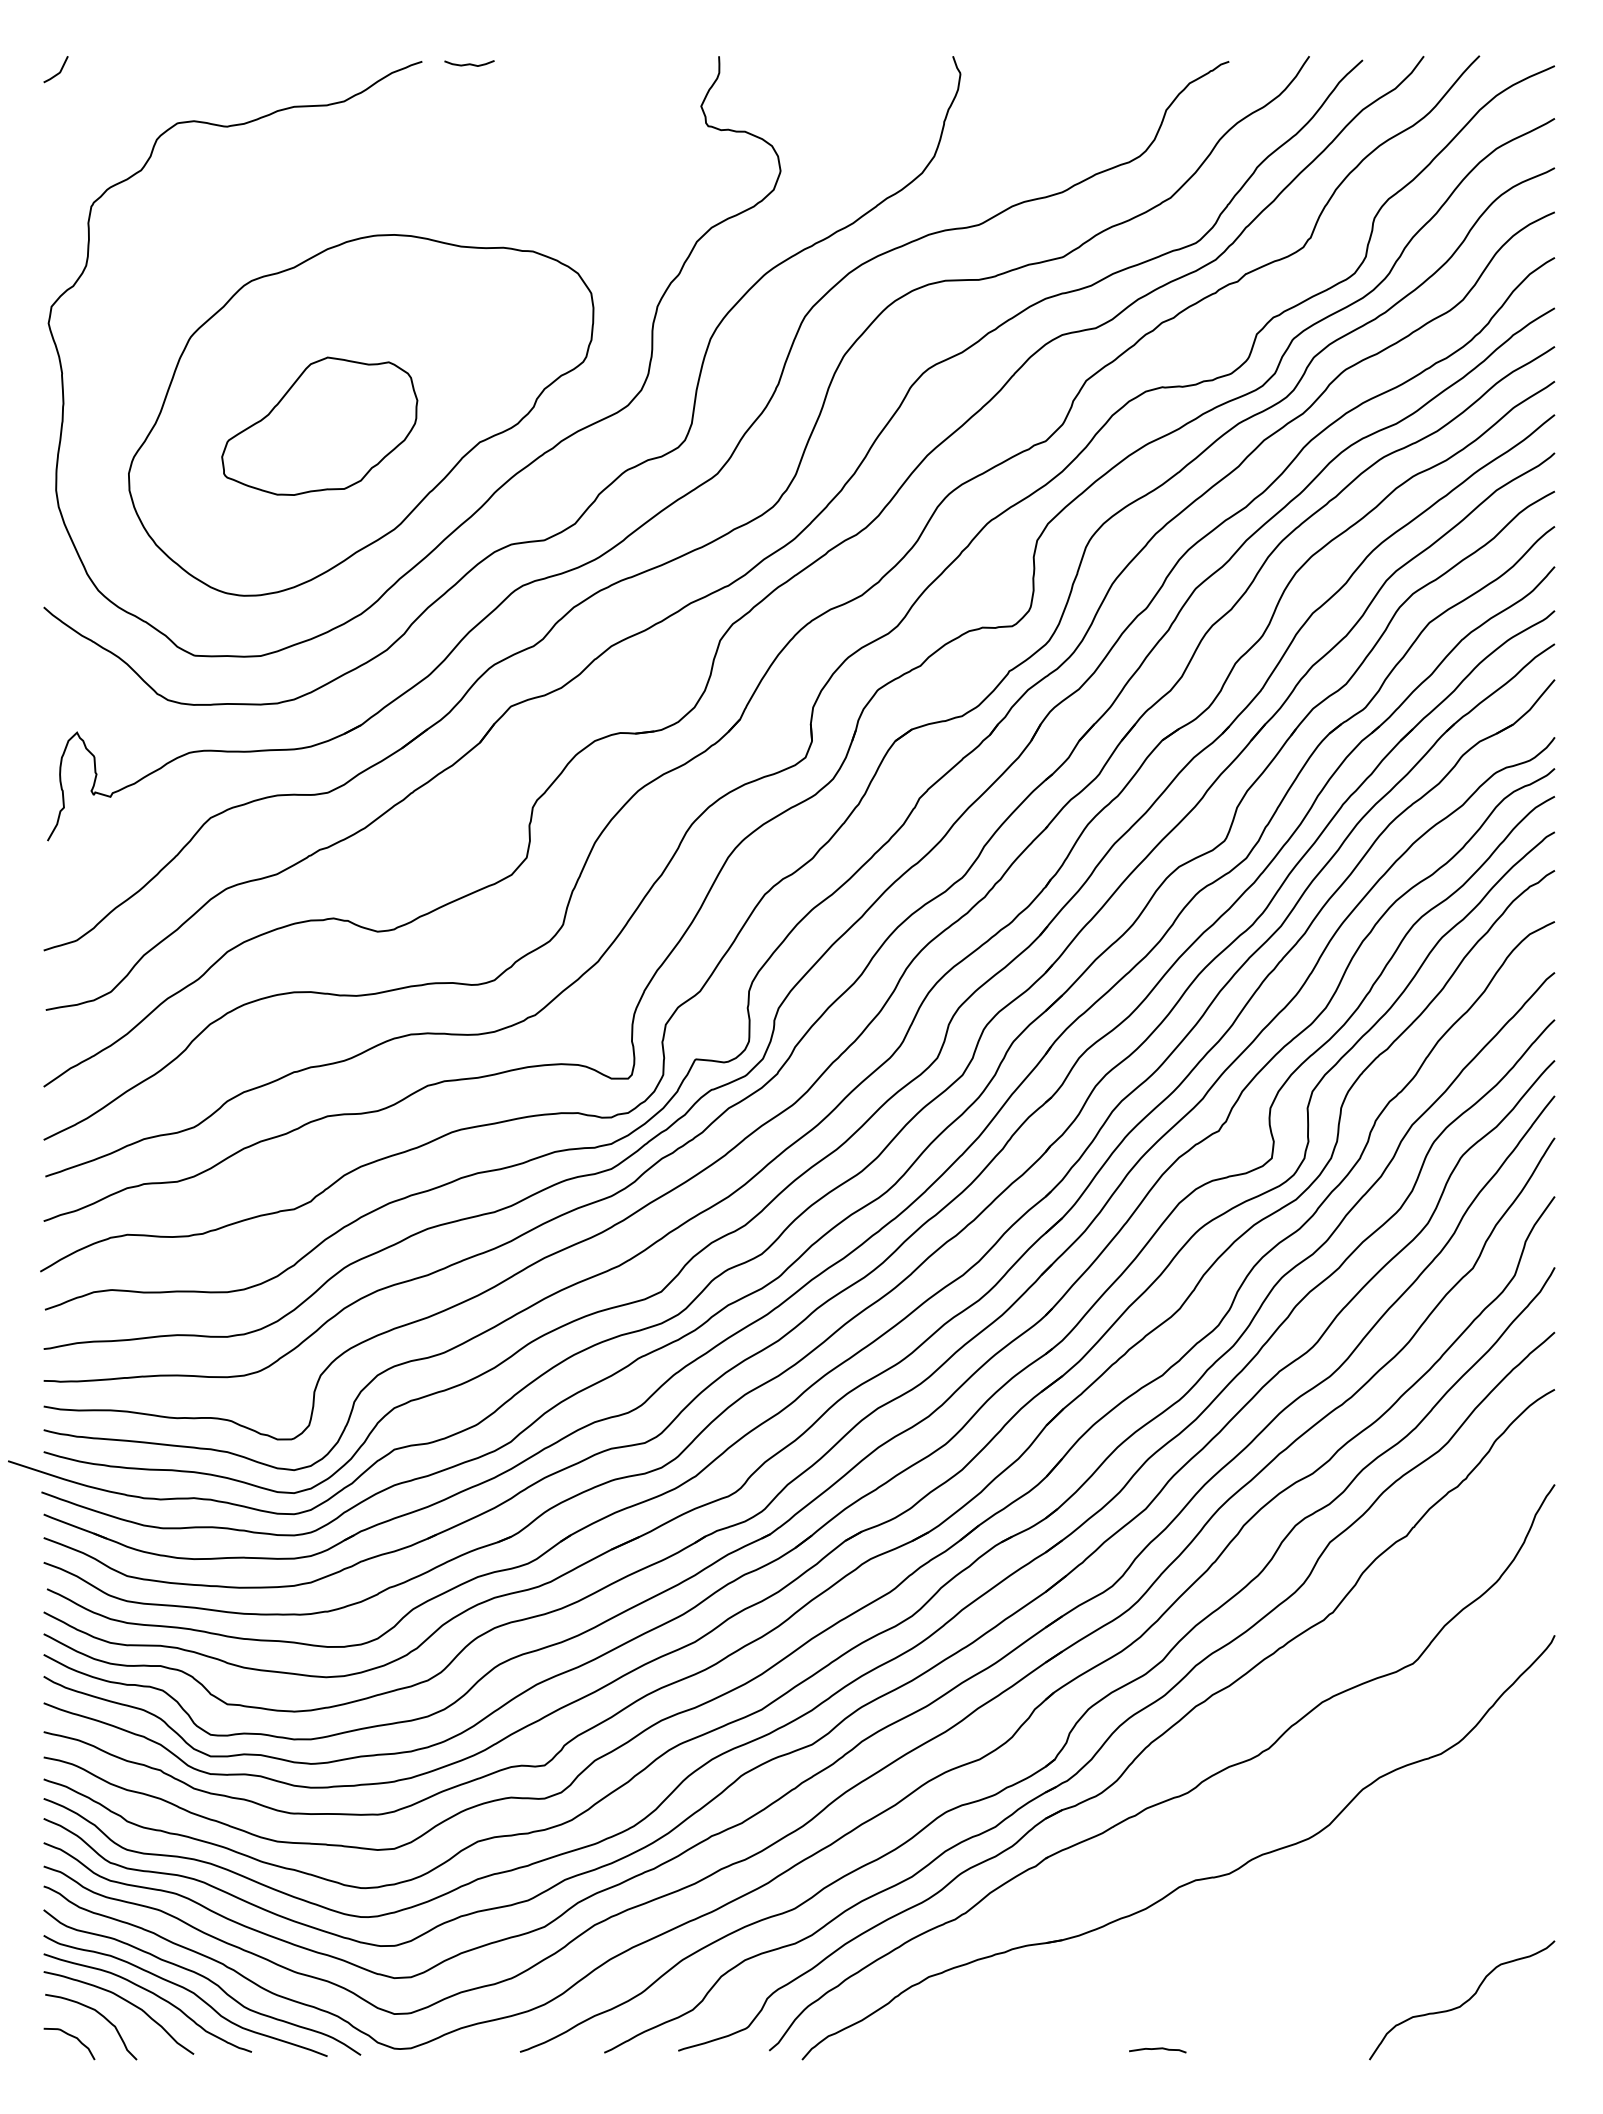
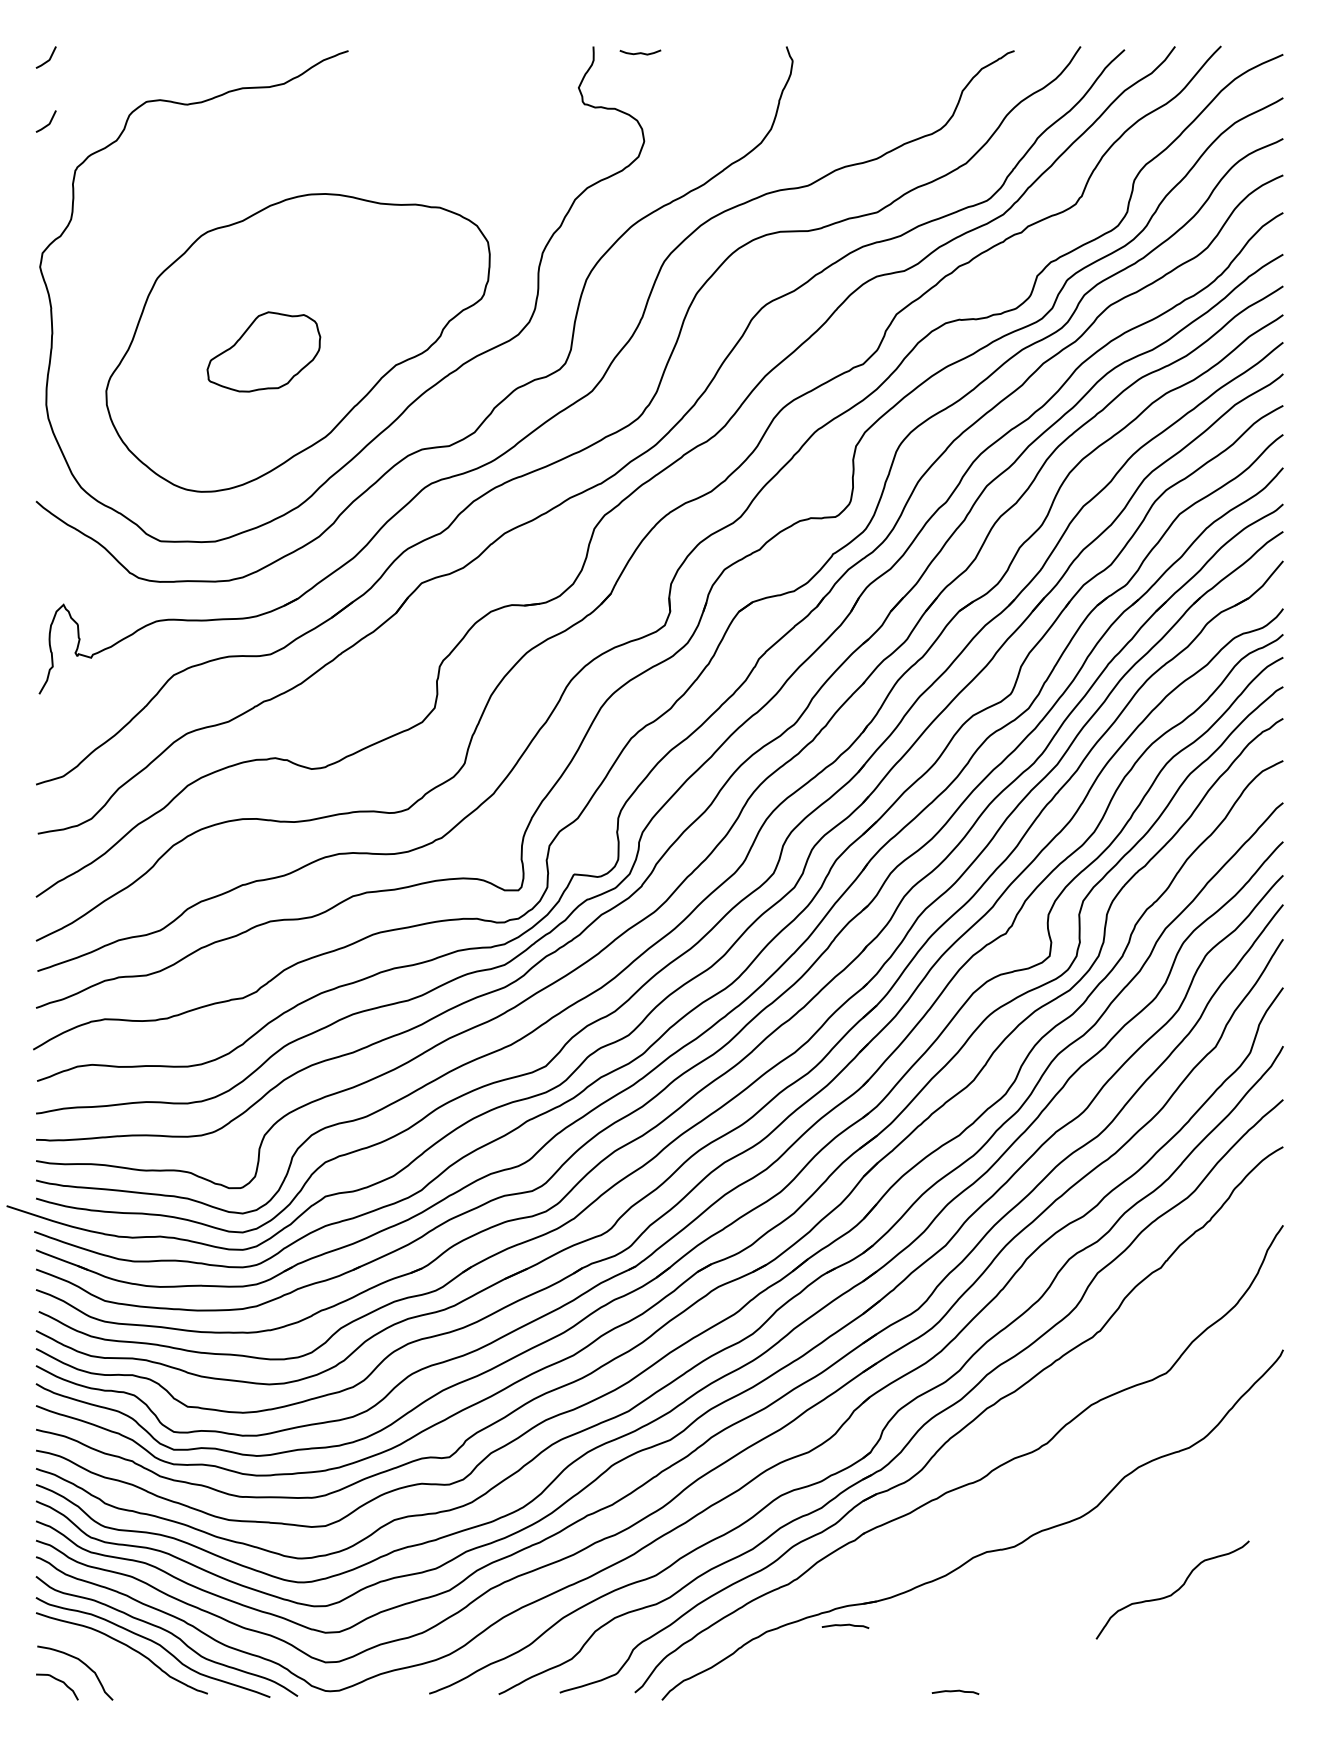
curve: (469, 63) -> (640, 52), moved
curve: (56, 150) -> (46, 124), added
part: (319, 425) -> (263, 351), size x0.7
curve: (1024, 1969) -> (845, 1625), added
curve: (1464, 2002) -> (1174, 1591), moved
curve: (127, 2003) -> (105, 1653), removed

